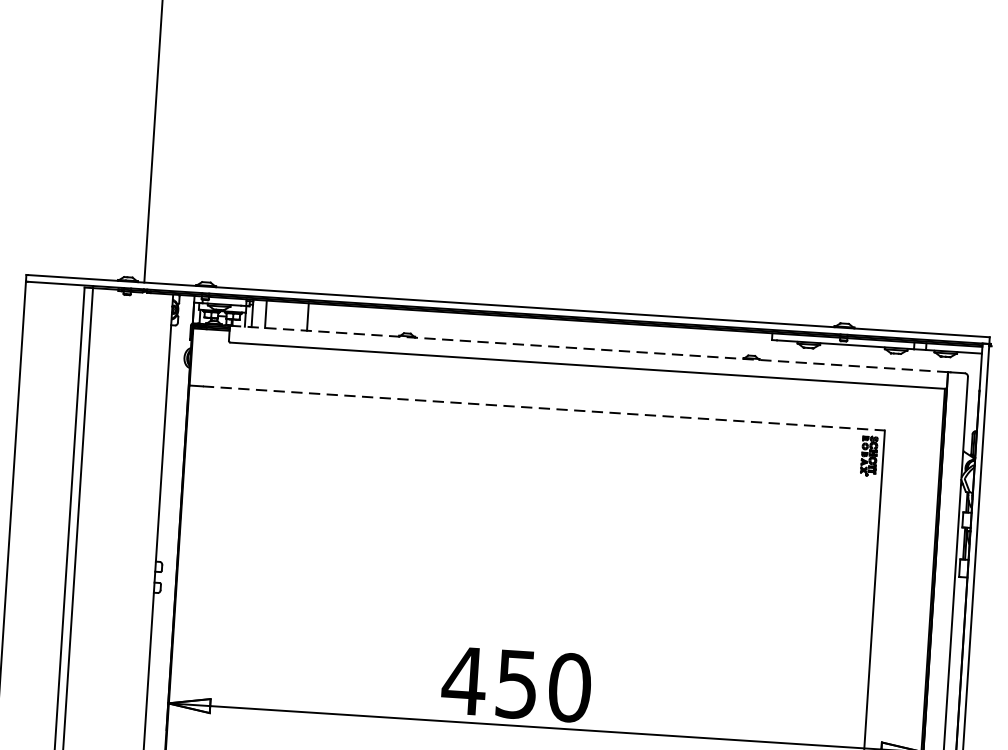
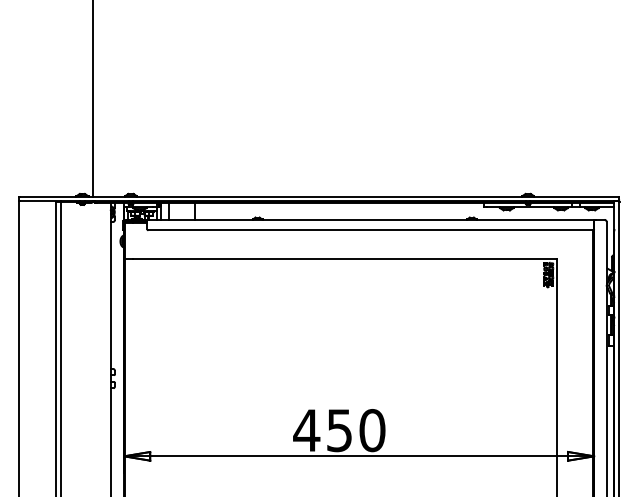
line: (590, 348) -> (371, 219), dashed -> solid
line: (544, 408) -> (345, 258), dashed -> solid

